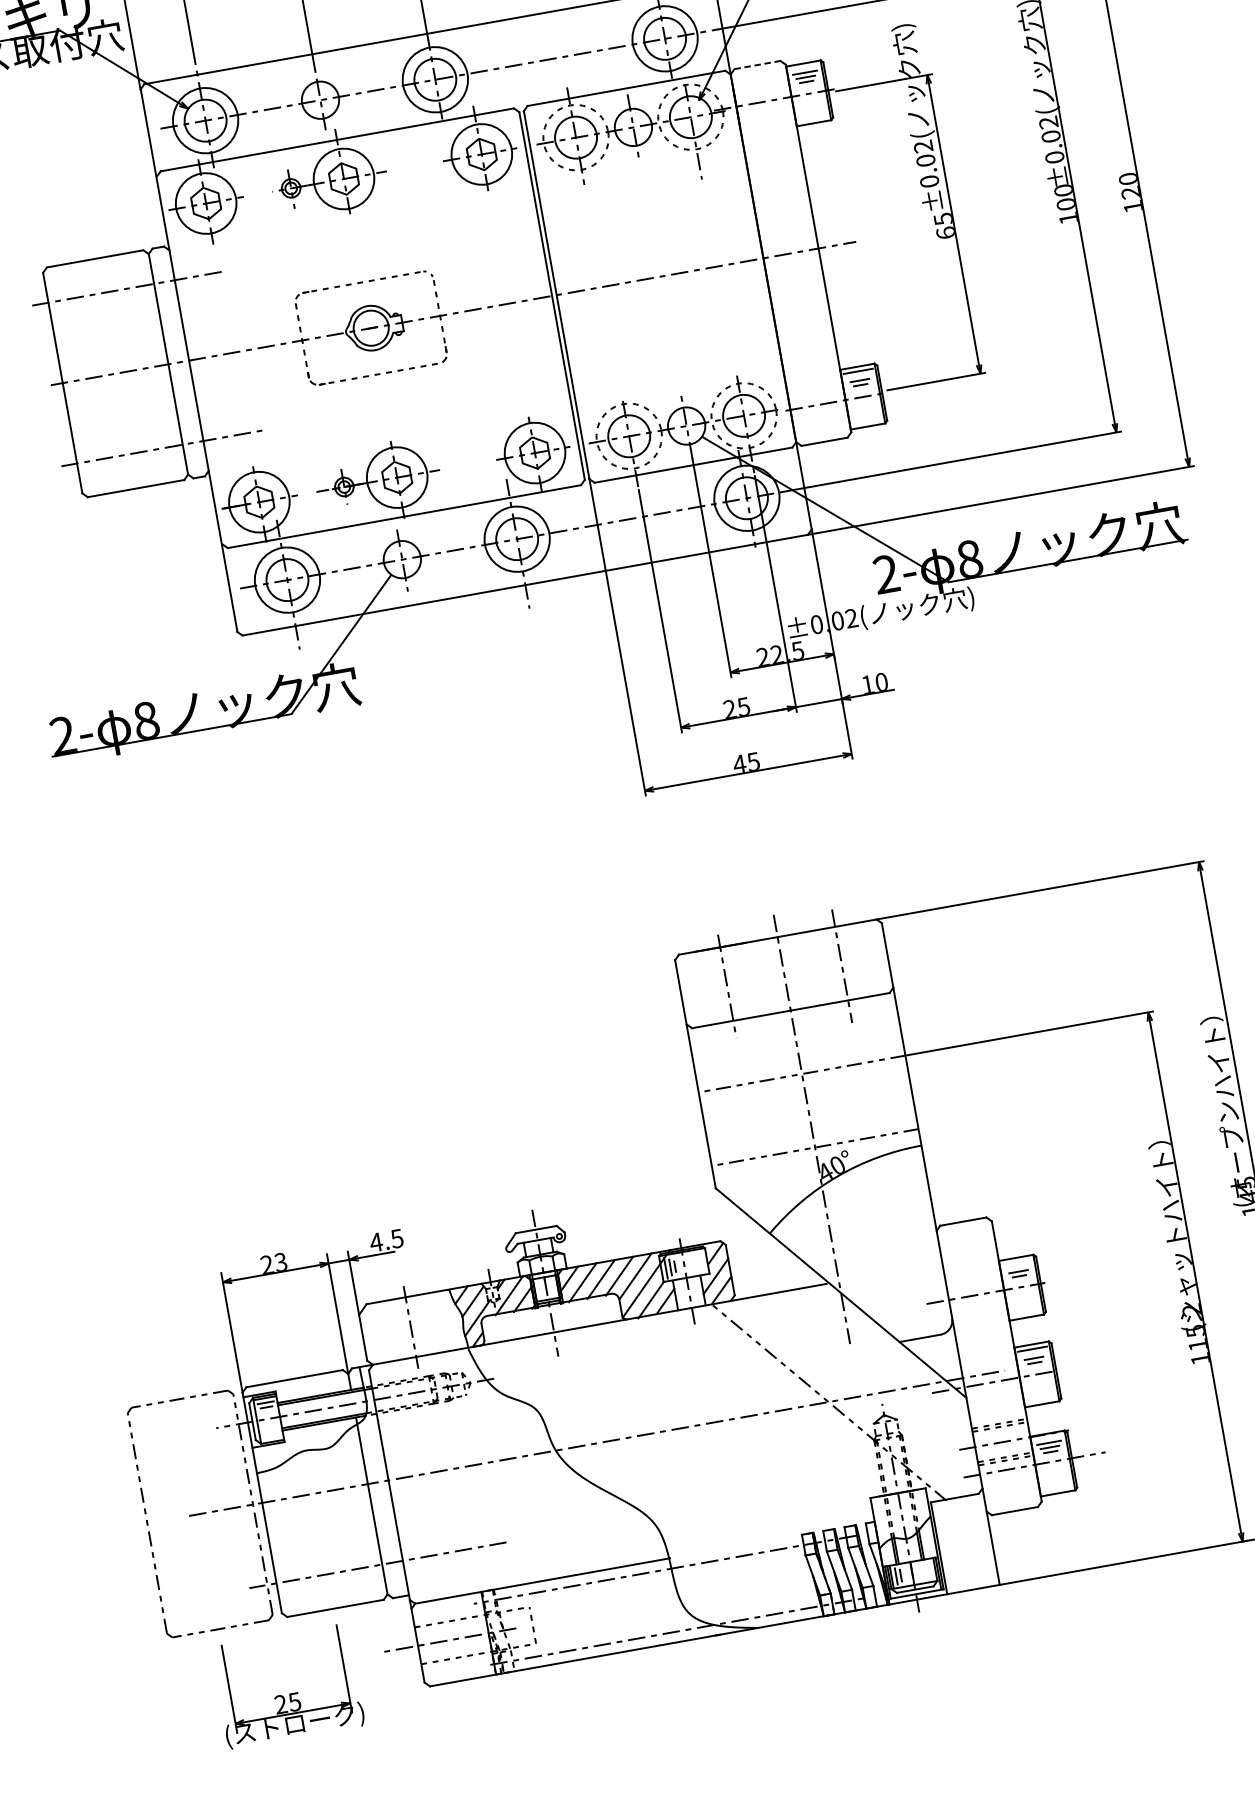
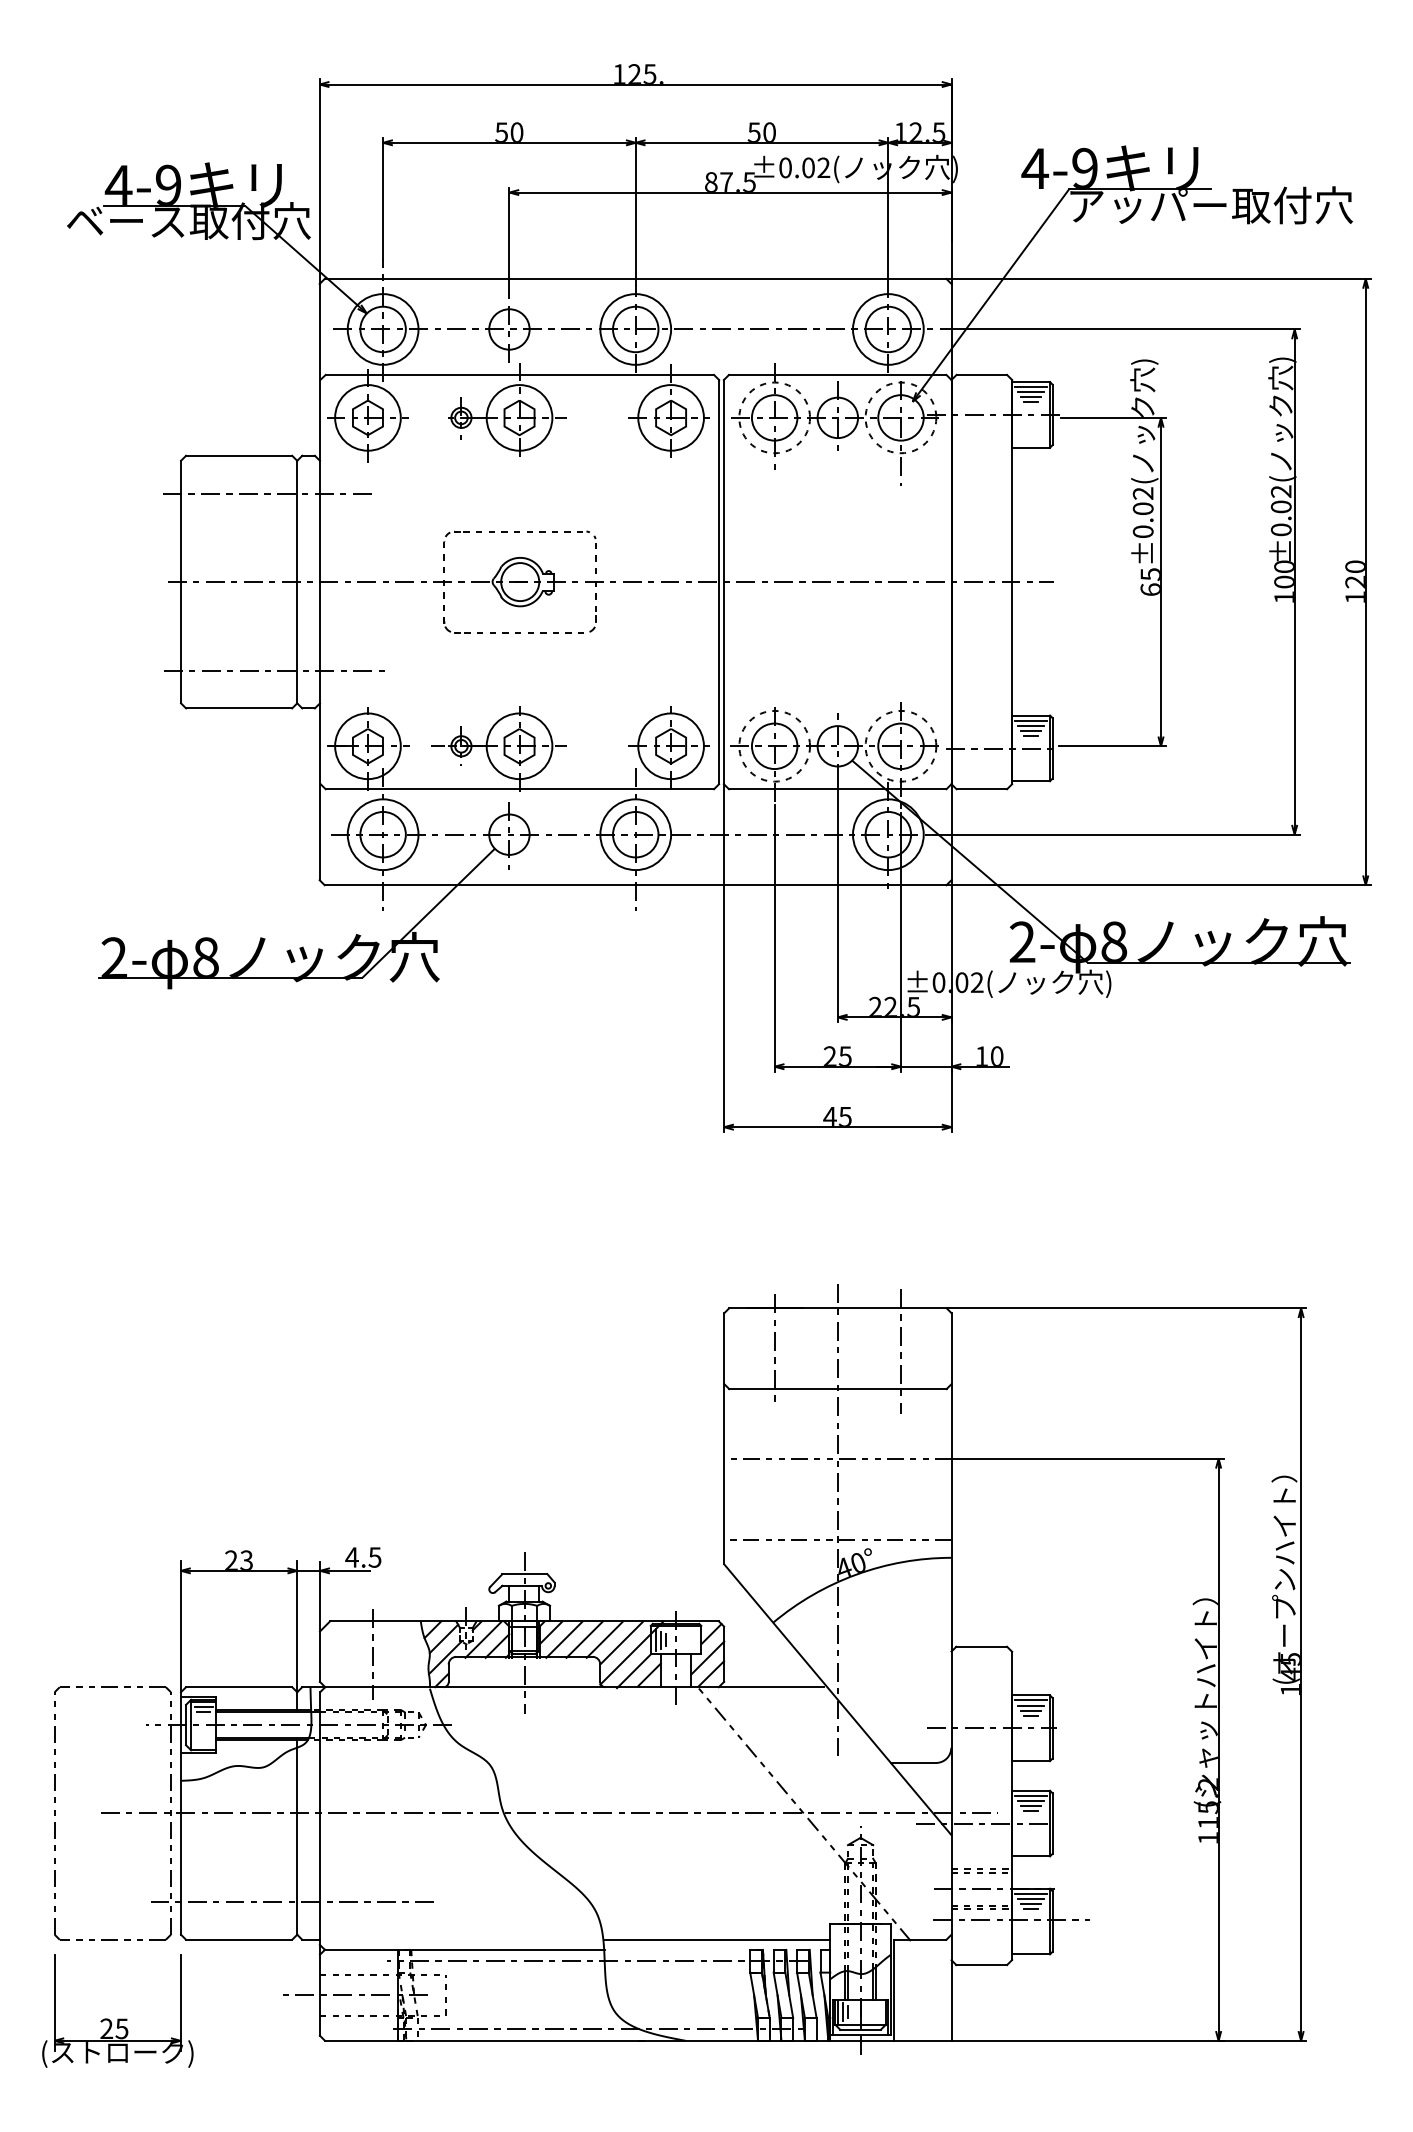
line: (757, 64) -> (982, 374), dashed -> solid
line: (804, 68) -> (1031, 387), added
line: (858, 375) -> (1030, 725), added
line: (1017, 1262) -> (1031, 1700), added
line: (1017, 1267) -> (1030, 1705), added
line: (1032, 1353) -> (1030, 1800), added
line: (1048, 1437) -> (1031, 1893), added
line: (770, 1530) -> (717, 1939), added
part: (289, 1693) -> (118, 2018), moved

